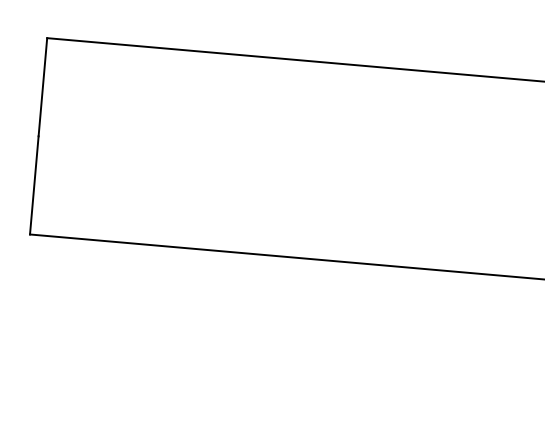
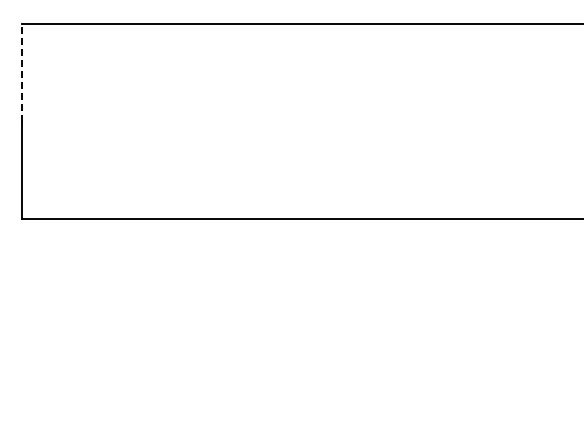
line: (42, 87) -> (21, 73), solid -> dashed

